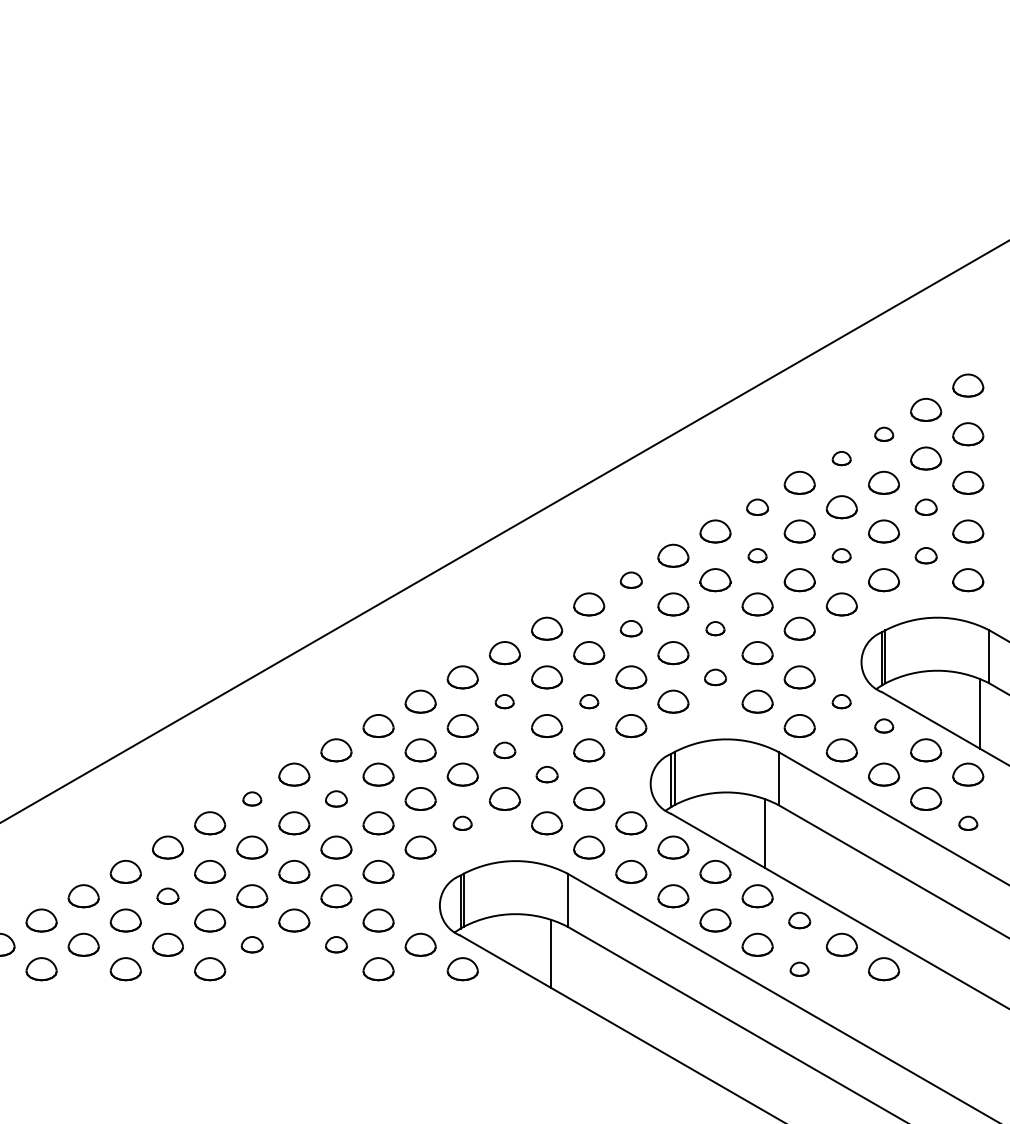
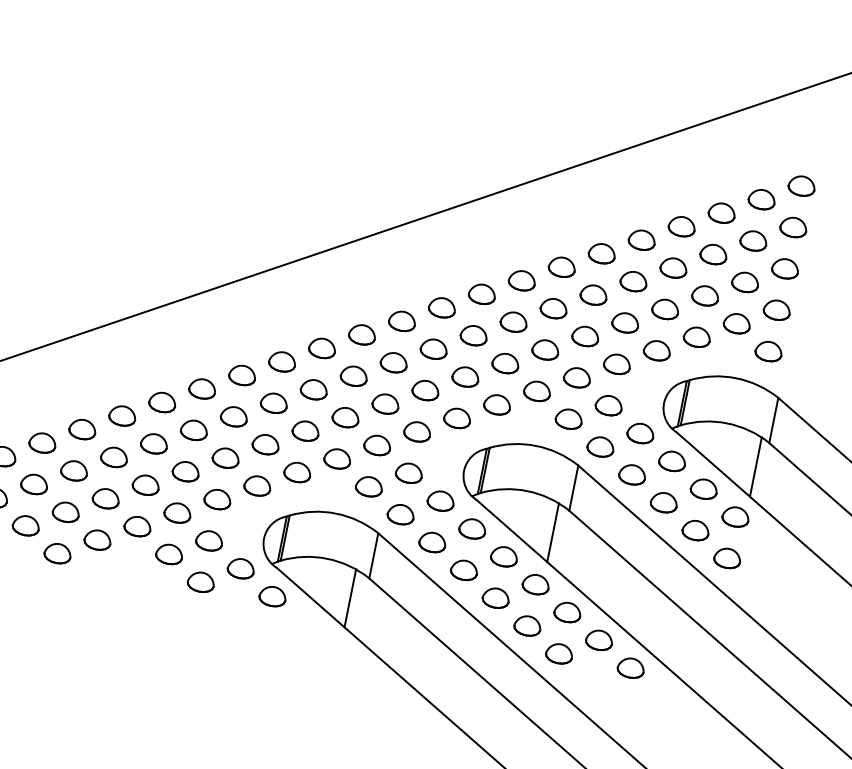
part: (884, 434) -> (722, 213), size x1.67
part: (841, 458) -> (681, 226), size x1.67
part: (757, 507) -> (601, 253), size x1.43
part: (926, 507) -> (745, 282), size x1.43
part: (757, 555) -> (593, 294), size x1.67
part: (841, 555) -> (665, 309), size x1.67
part: (926, 555) -> (737, 323), size x1.43
part: (631, 580) -> (482, 294), size x1.43
part: (631, 628) -> (474, 335), size x1.43
part: (715, 628) -> (545, 349), size x1.67
part: (715, 677) -> (537, 391), size x1.43
part: (504, 701) -> (353, 375), size x1.67
part: (589, 701) -> (426, 390), size x1.67
part: (841, 701) -> (640, 433), size x1.67
part: (884, 725) -> (672, 460), size x1.67
part: (504, 750) -> (345, 417), size x1.43
part: (547, 774) -> (377, 445), size x1.43
part: (252, 798) -> (122, 415), size x1.67
part: (336, 798) -> (194, 429), size x1.43
part: (462, 823) -> (297, 472), size x1.67
part: (968, 823) -> (727, 558), size x1.67
part: (167, 896) -> (33, 484), size x1.43
part: (799, 920) -> (567, 612), size x1.43
part: (252, 944) -> (98, 539), size x1.43
part: (336, 944) -> (169, 554), size x1.43
part: (799, 969) -> (559, 654), size x1.67

